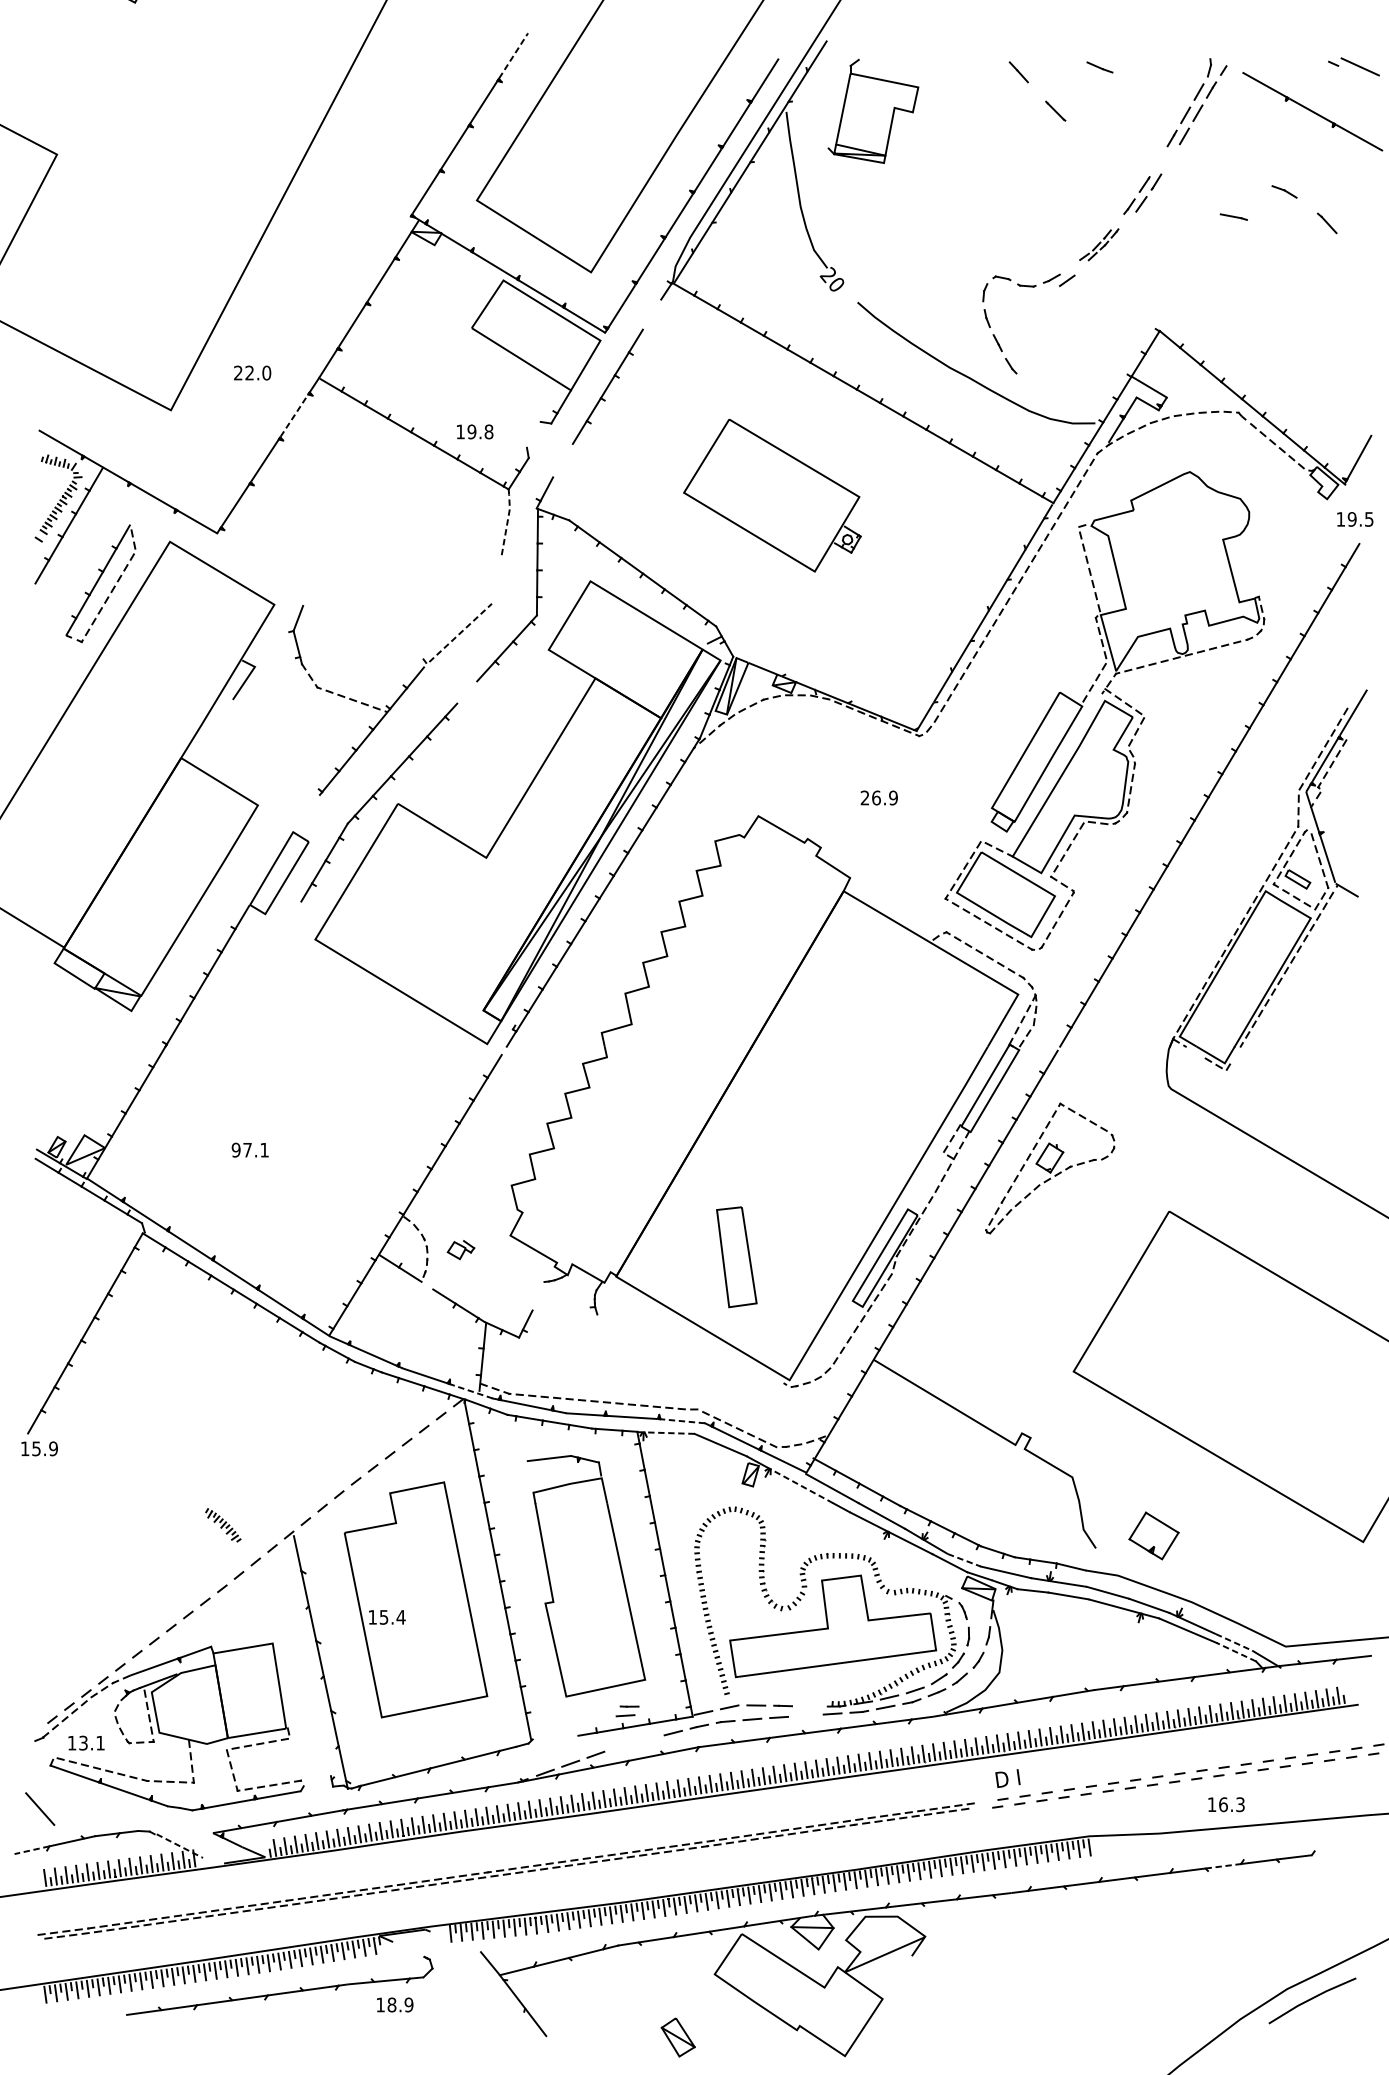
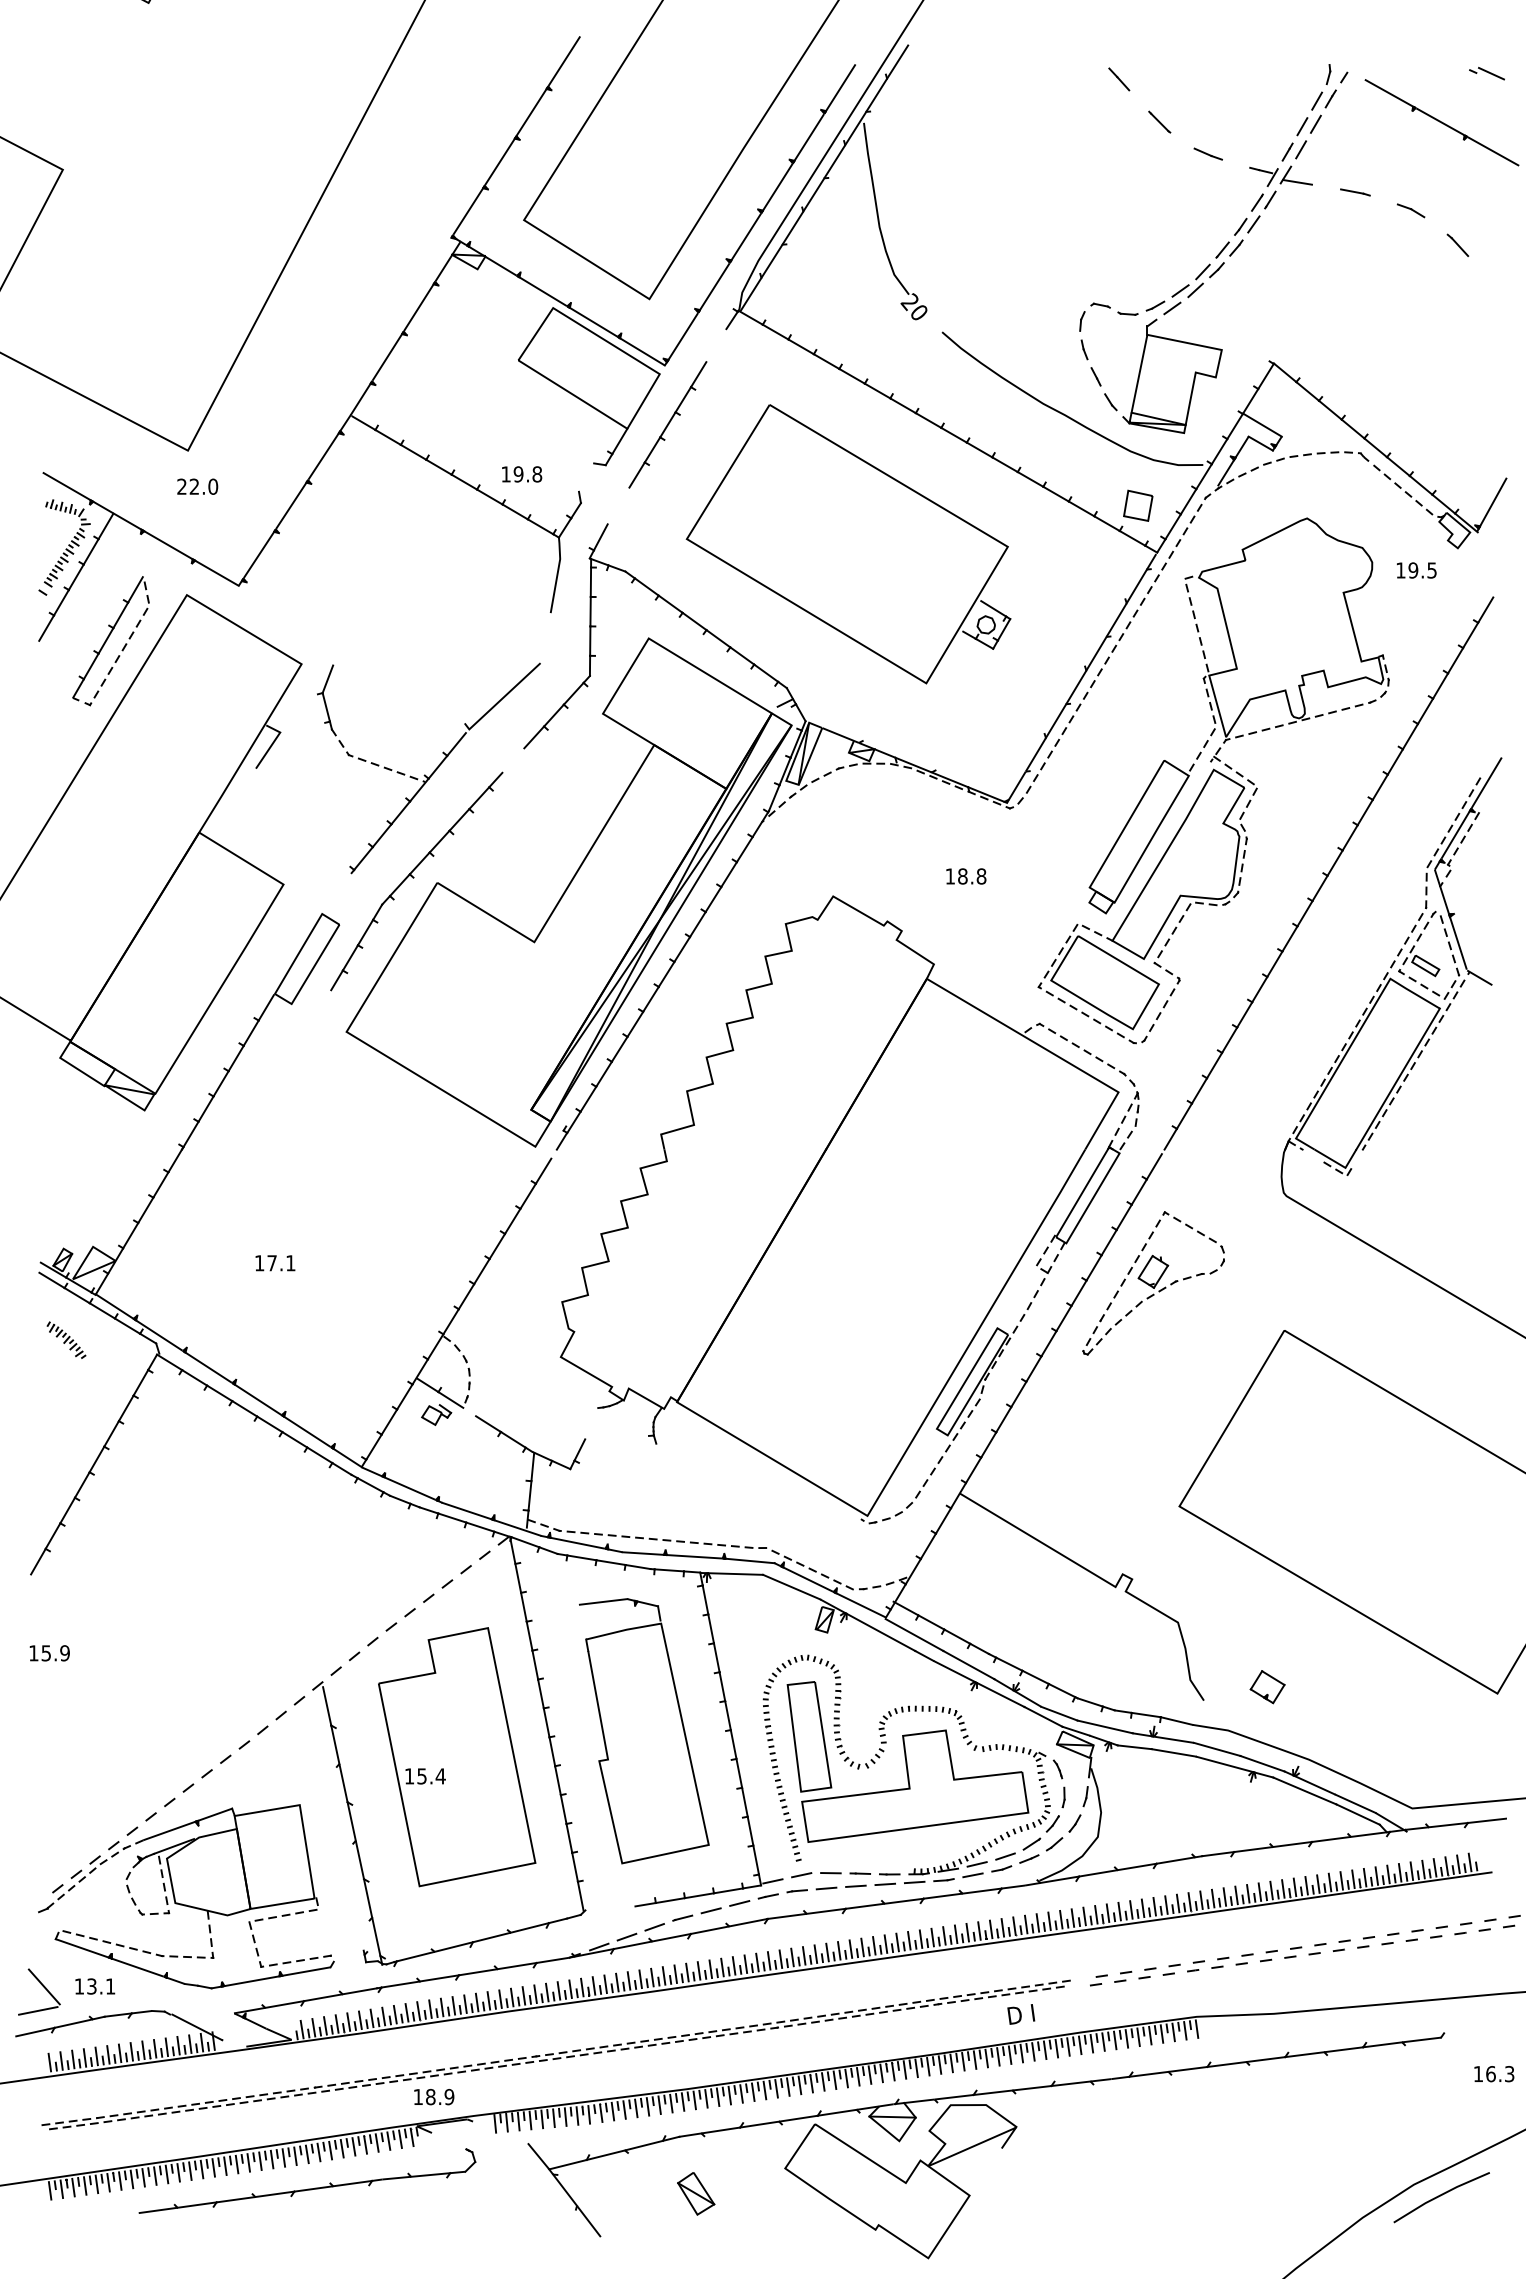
line: (514, 55) -> (565, 60), dashed -> solid
line: (1099, 66) -> (1207, 153), moved
part: (1353, 66) -> (1486, 73), size x0.62
part: (873, 111) -> (1172, 376), moved
part: (1165, 159) -> (1280, 175), added
line: (1233, 217) -> (1355, 192), moved
part: (1099, 244) -> (1207, 268), size x1.67
text: (252, 372) -> (197, 486), moved
line: (296, 413) -> (325, 454), dashed -> solid
part: (1036, 460) -> (1138, 505), added
part: (772, 495) -> (848, 544), size x1.67
text: (1355, 519) -> (1416, 570), moved
line: (507, 523) -> (557, 574), dashed -> solid
line: (457, 636) -> (502, 699), dashed -> solid
text: (878, 798) -> (965, 876), 26.9 -> 18.8
text: (236, 1150) -> (259, 1263), 97.1 -> 17.1
part: (460, 1249) -> (436, 1414), moved
part: (736, 1256) -> (809, 1736), moved
line: (469, 1390) -> (515, 1527), dashed -> solid
line: (682, 1420) -> (749, 1560), dashed -> solid
line: (669, 1433) -> (735, 1574), dashed -> solid
text: (39, 1449) -> (49, 1653), moved
line: (801, 1485) -> (880, 1631), dashed -> solid
part: (223, 1524) -> (66, 1339), moved
part: (1153, 1536) -> (1267, 1687), size x0.62
line: (964, 1560) -> (1059, 1713), dashed -> solid
line: (1233, 1642) -> (1355, 1803), dashed -> solid
line: (1236, 1652) -> (1358, 1814), dashed -> solid
part: (627, 1711) -> (887, 1879), moved
text: (86, 1743) -> (95, 1986), moved
line: (631, 1744) -> (693, 1915), added
text: (1008, 1778) -> (1021, 2014), moved
text: (1226, 1805) -> (1494, 2074), moved
line: (34, 1830) -> (38, 2010), added
line: (179, 1846) -> (197, 2027), dashed -> solid
line: (32, 1850) -> (35, 2032), dashed -> solid
line: (1223, 1866) -> (1343, 2049), dashed -> solid
text: (395, 2005) -> (434, 2097), moved
part: (678, 2037) -> (696, 2193), moved

